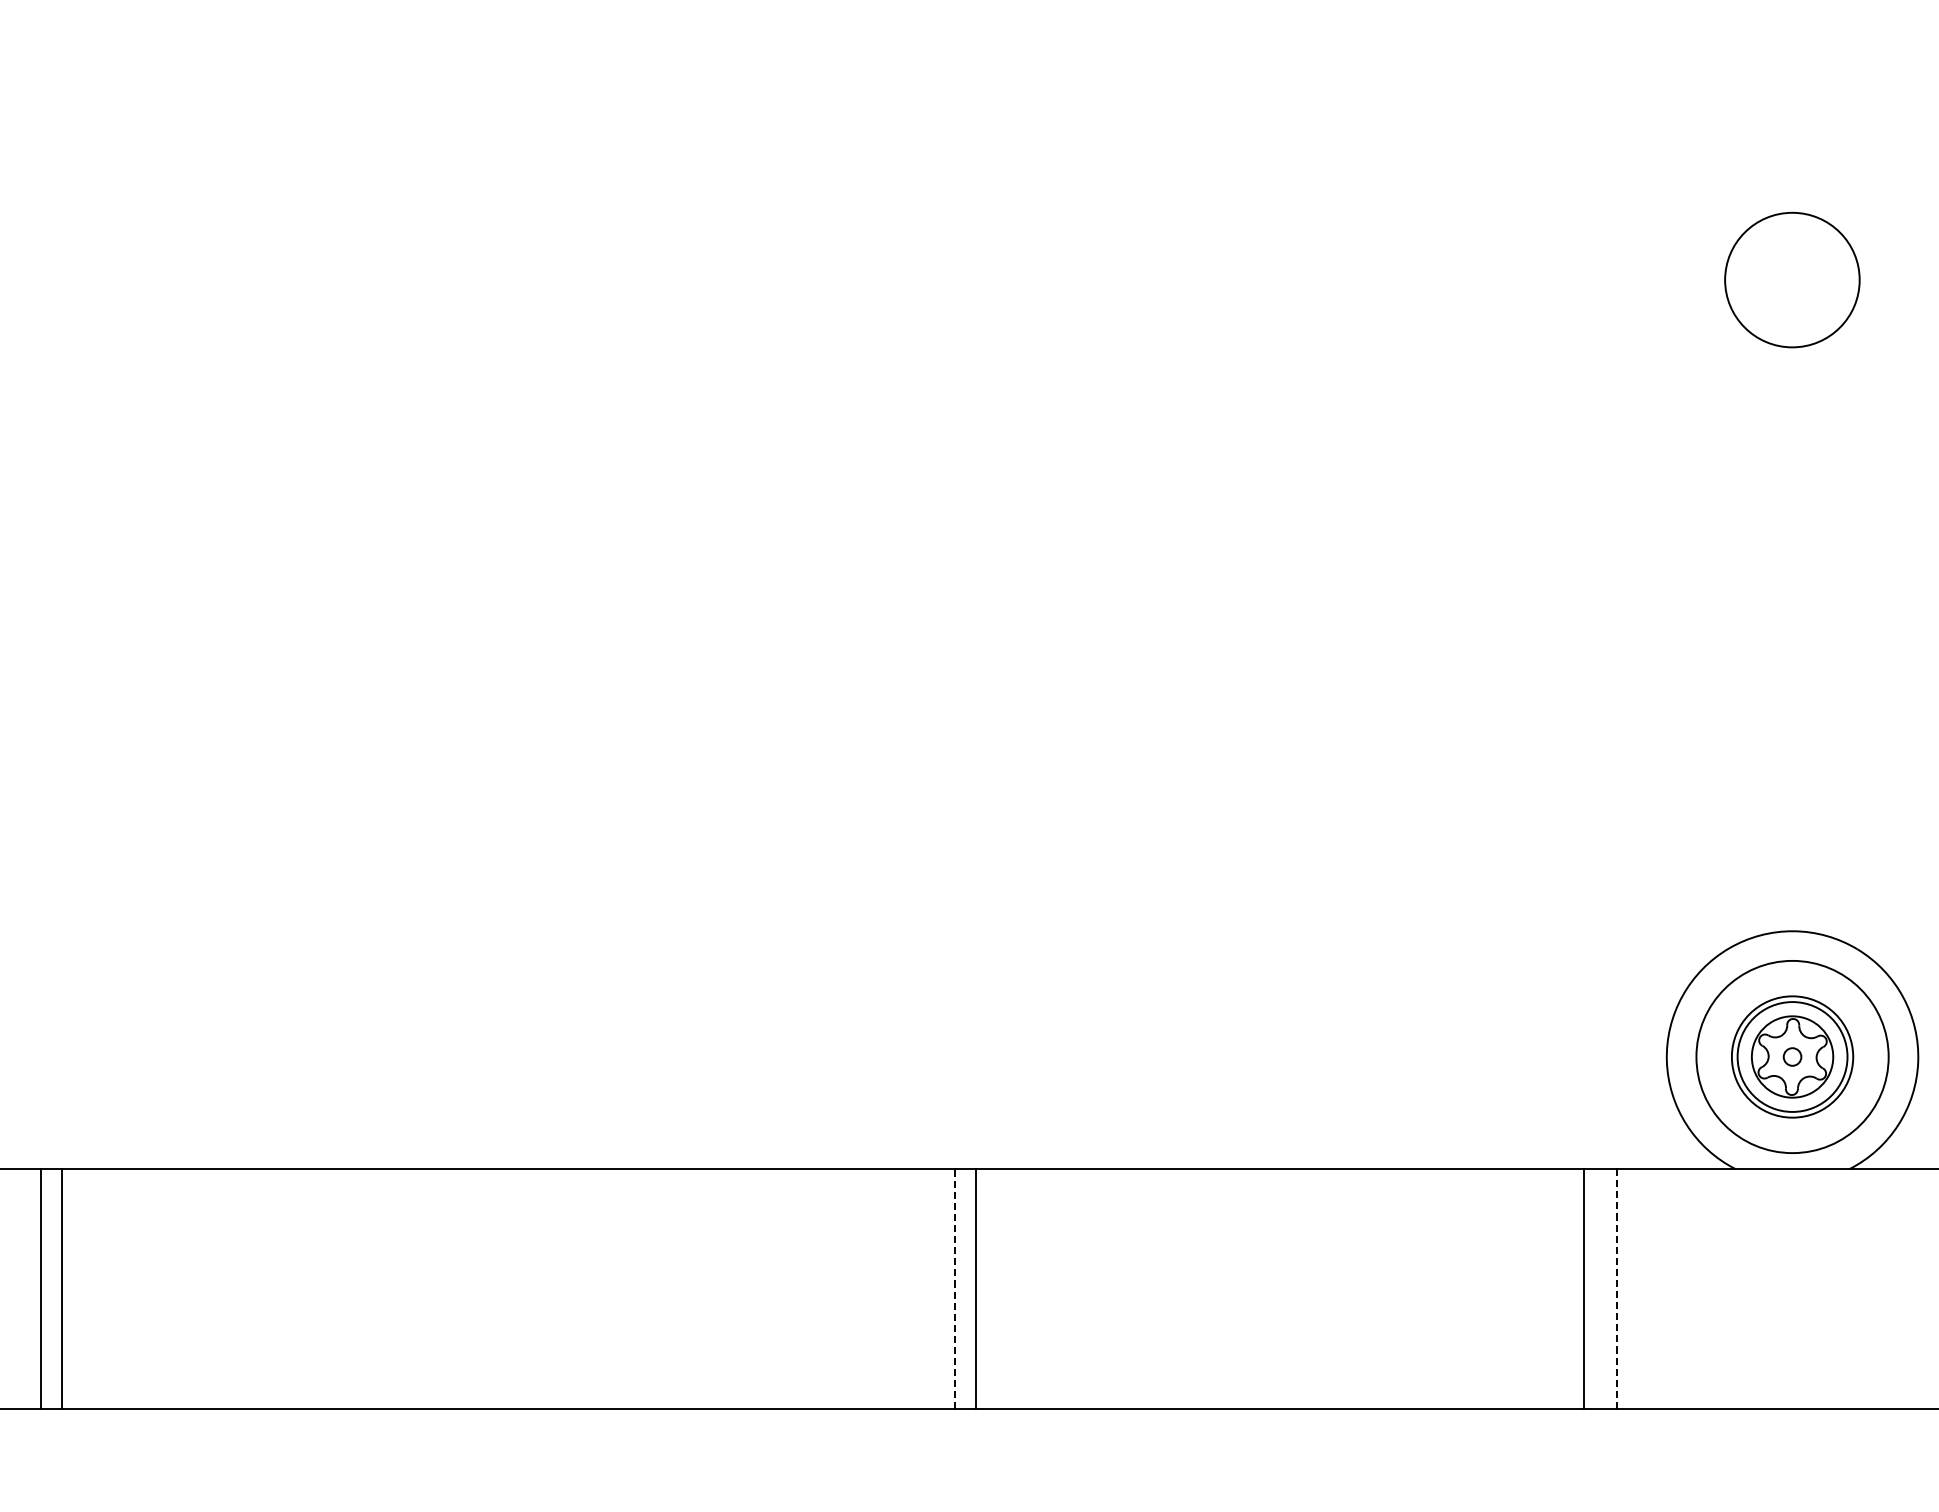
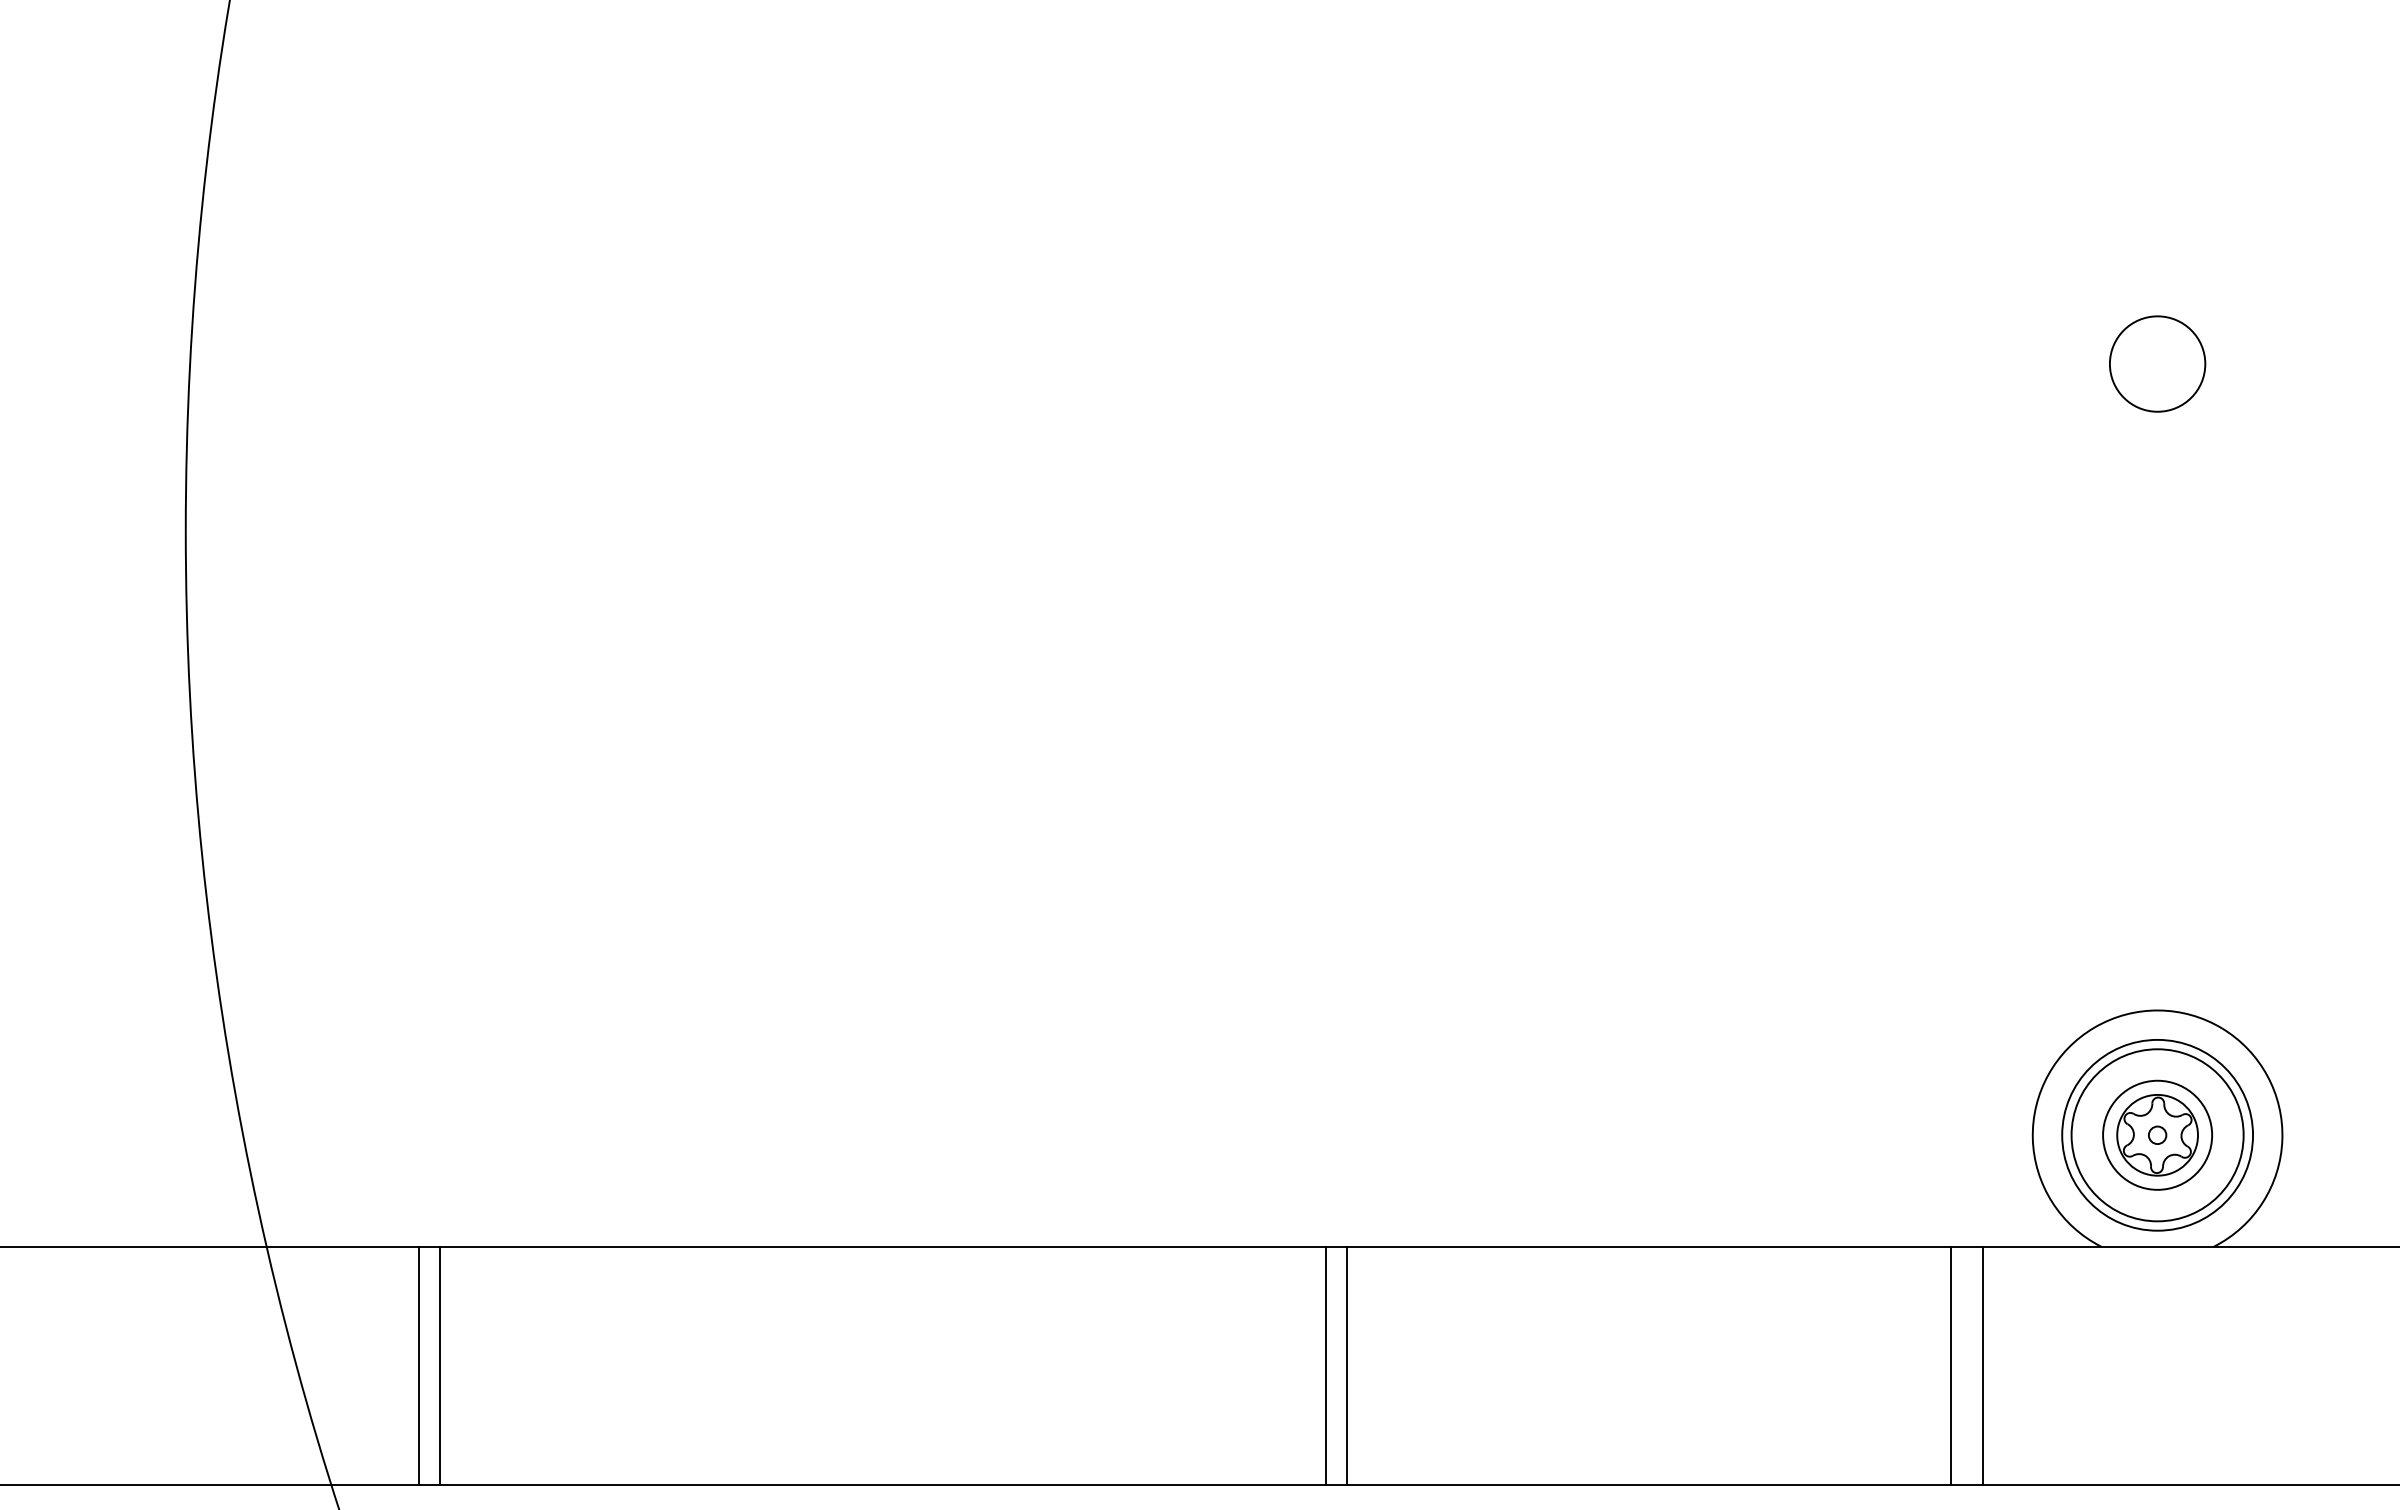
circle: (1792, 279) -> (2157, 363), size x0.71
circle: (1792, 1057) -> (2157, 1135), size x1.43
line: (955, 1288) -> (1326, 1365), dashed -> solid
line: (1617, 1289) -> (1983, 1366), dashed -> solid

